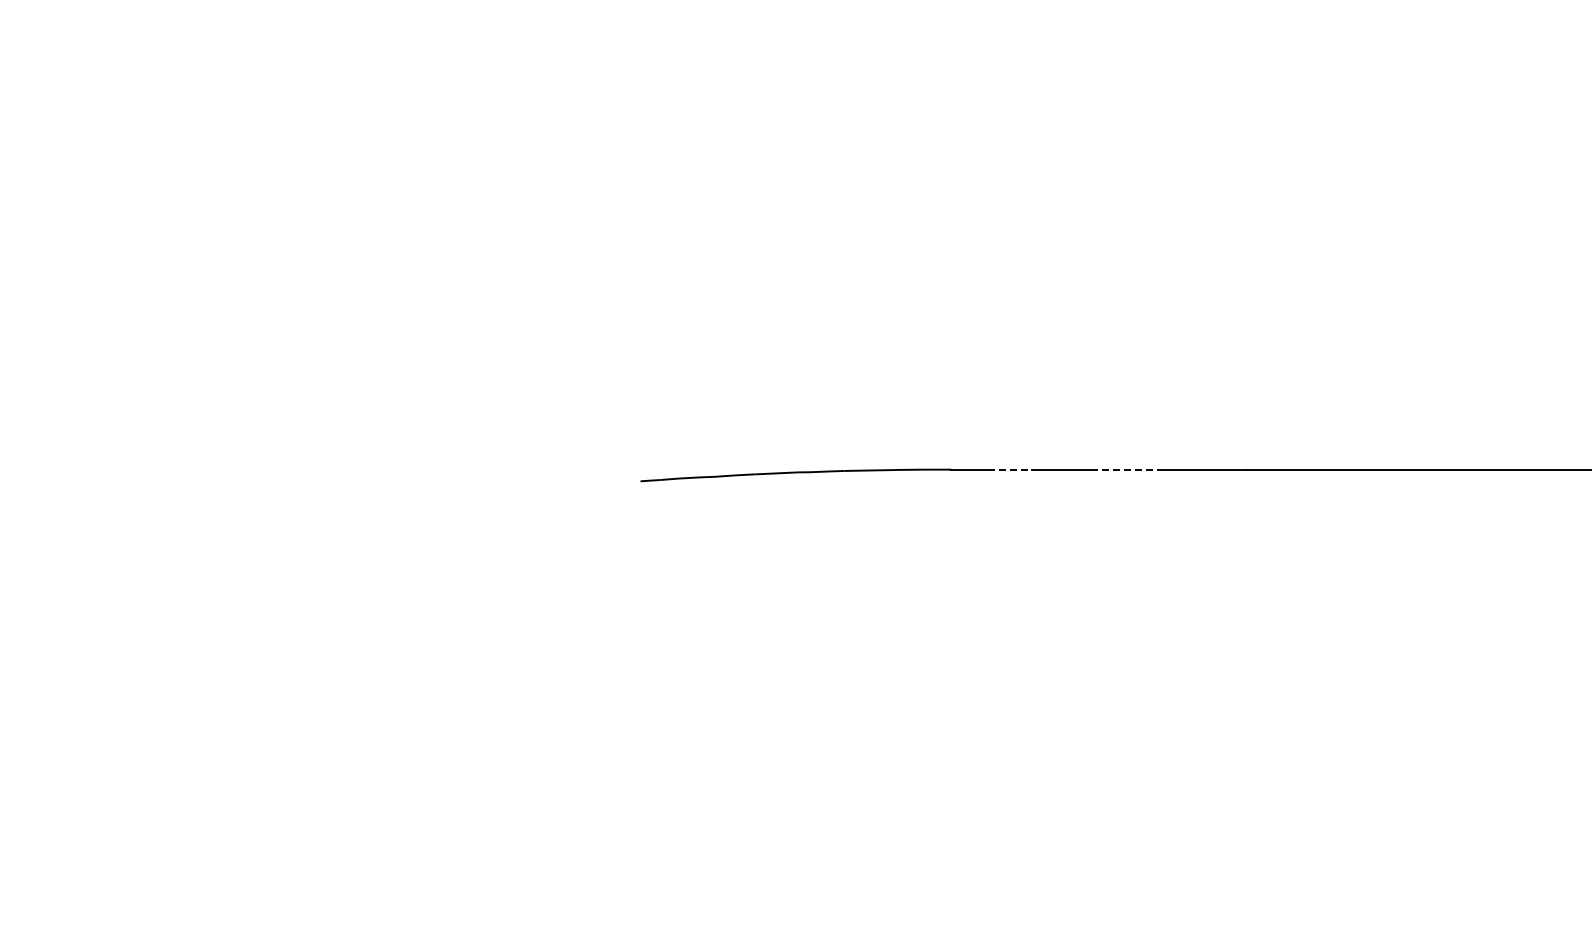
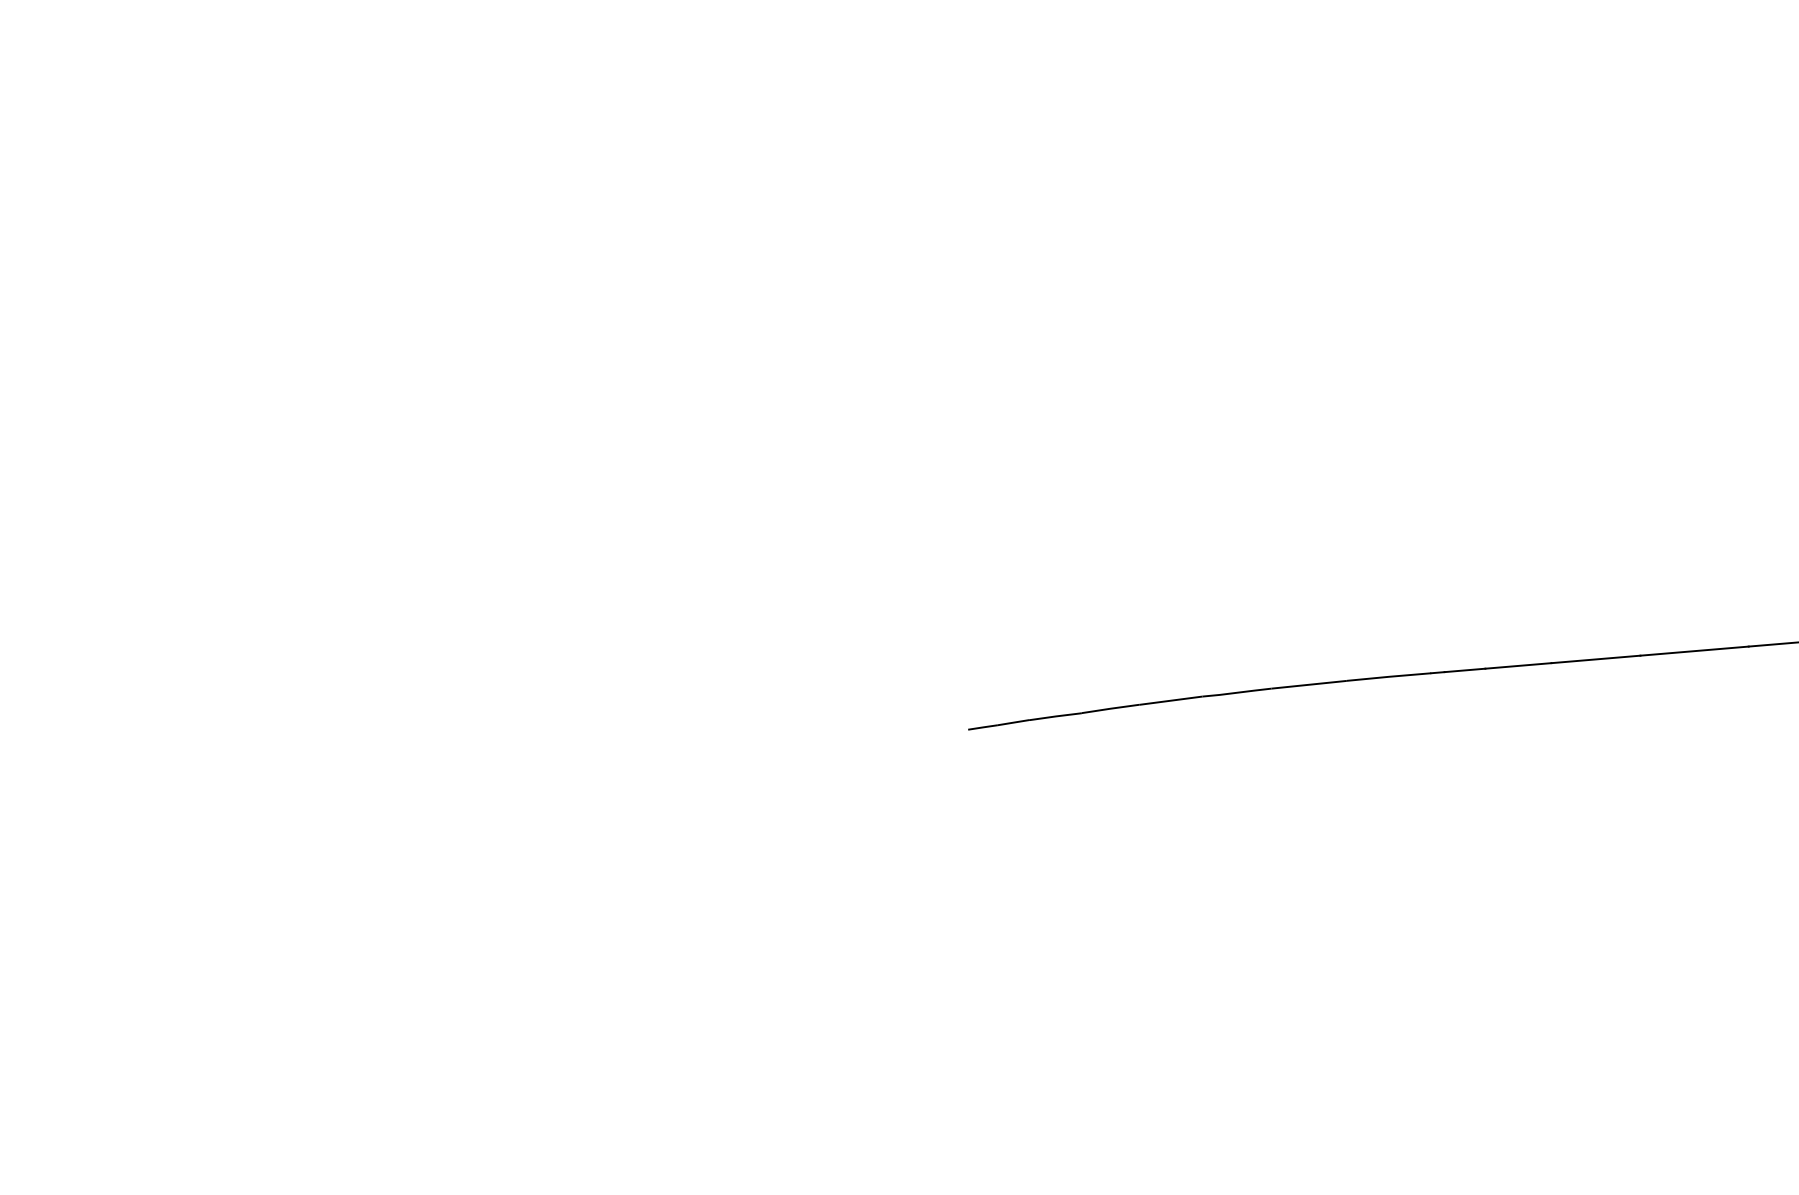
line: (1010, 469) -> (1519, 665), dashed -> solid
line: (1128, 469) -> (1695, 650), dashed -> solid

